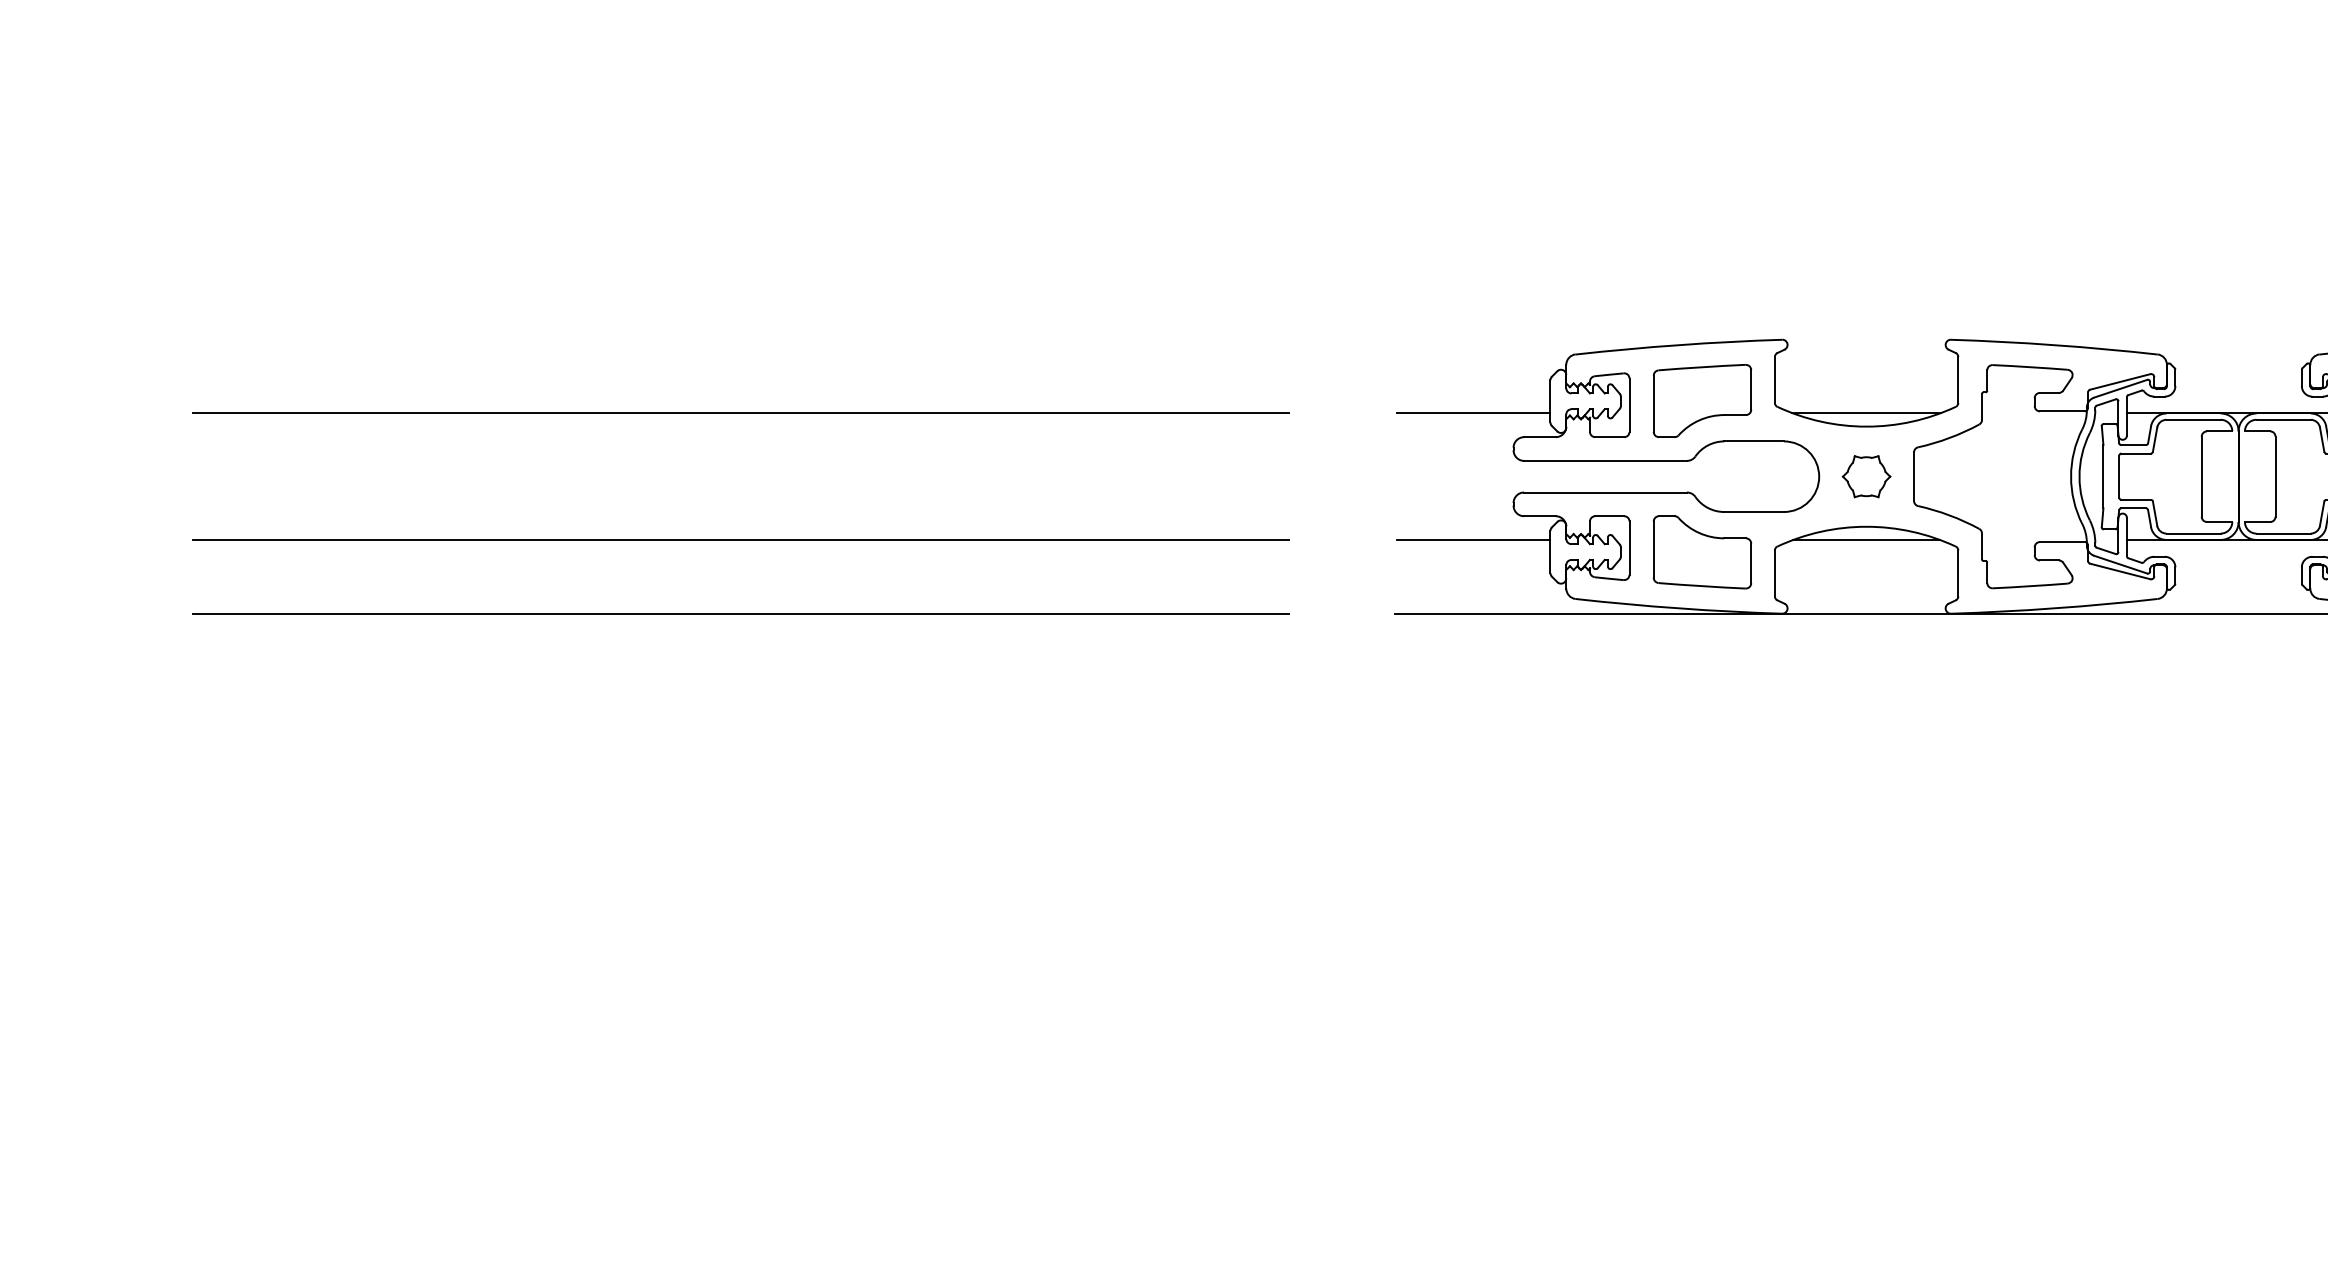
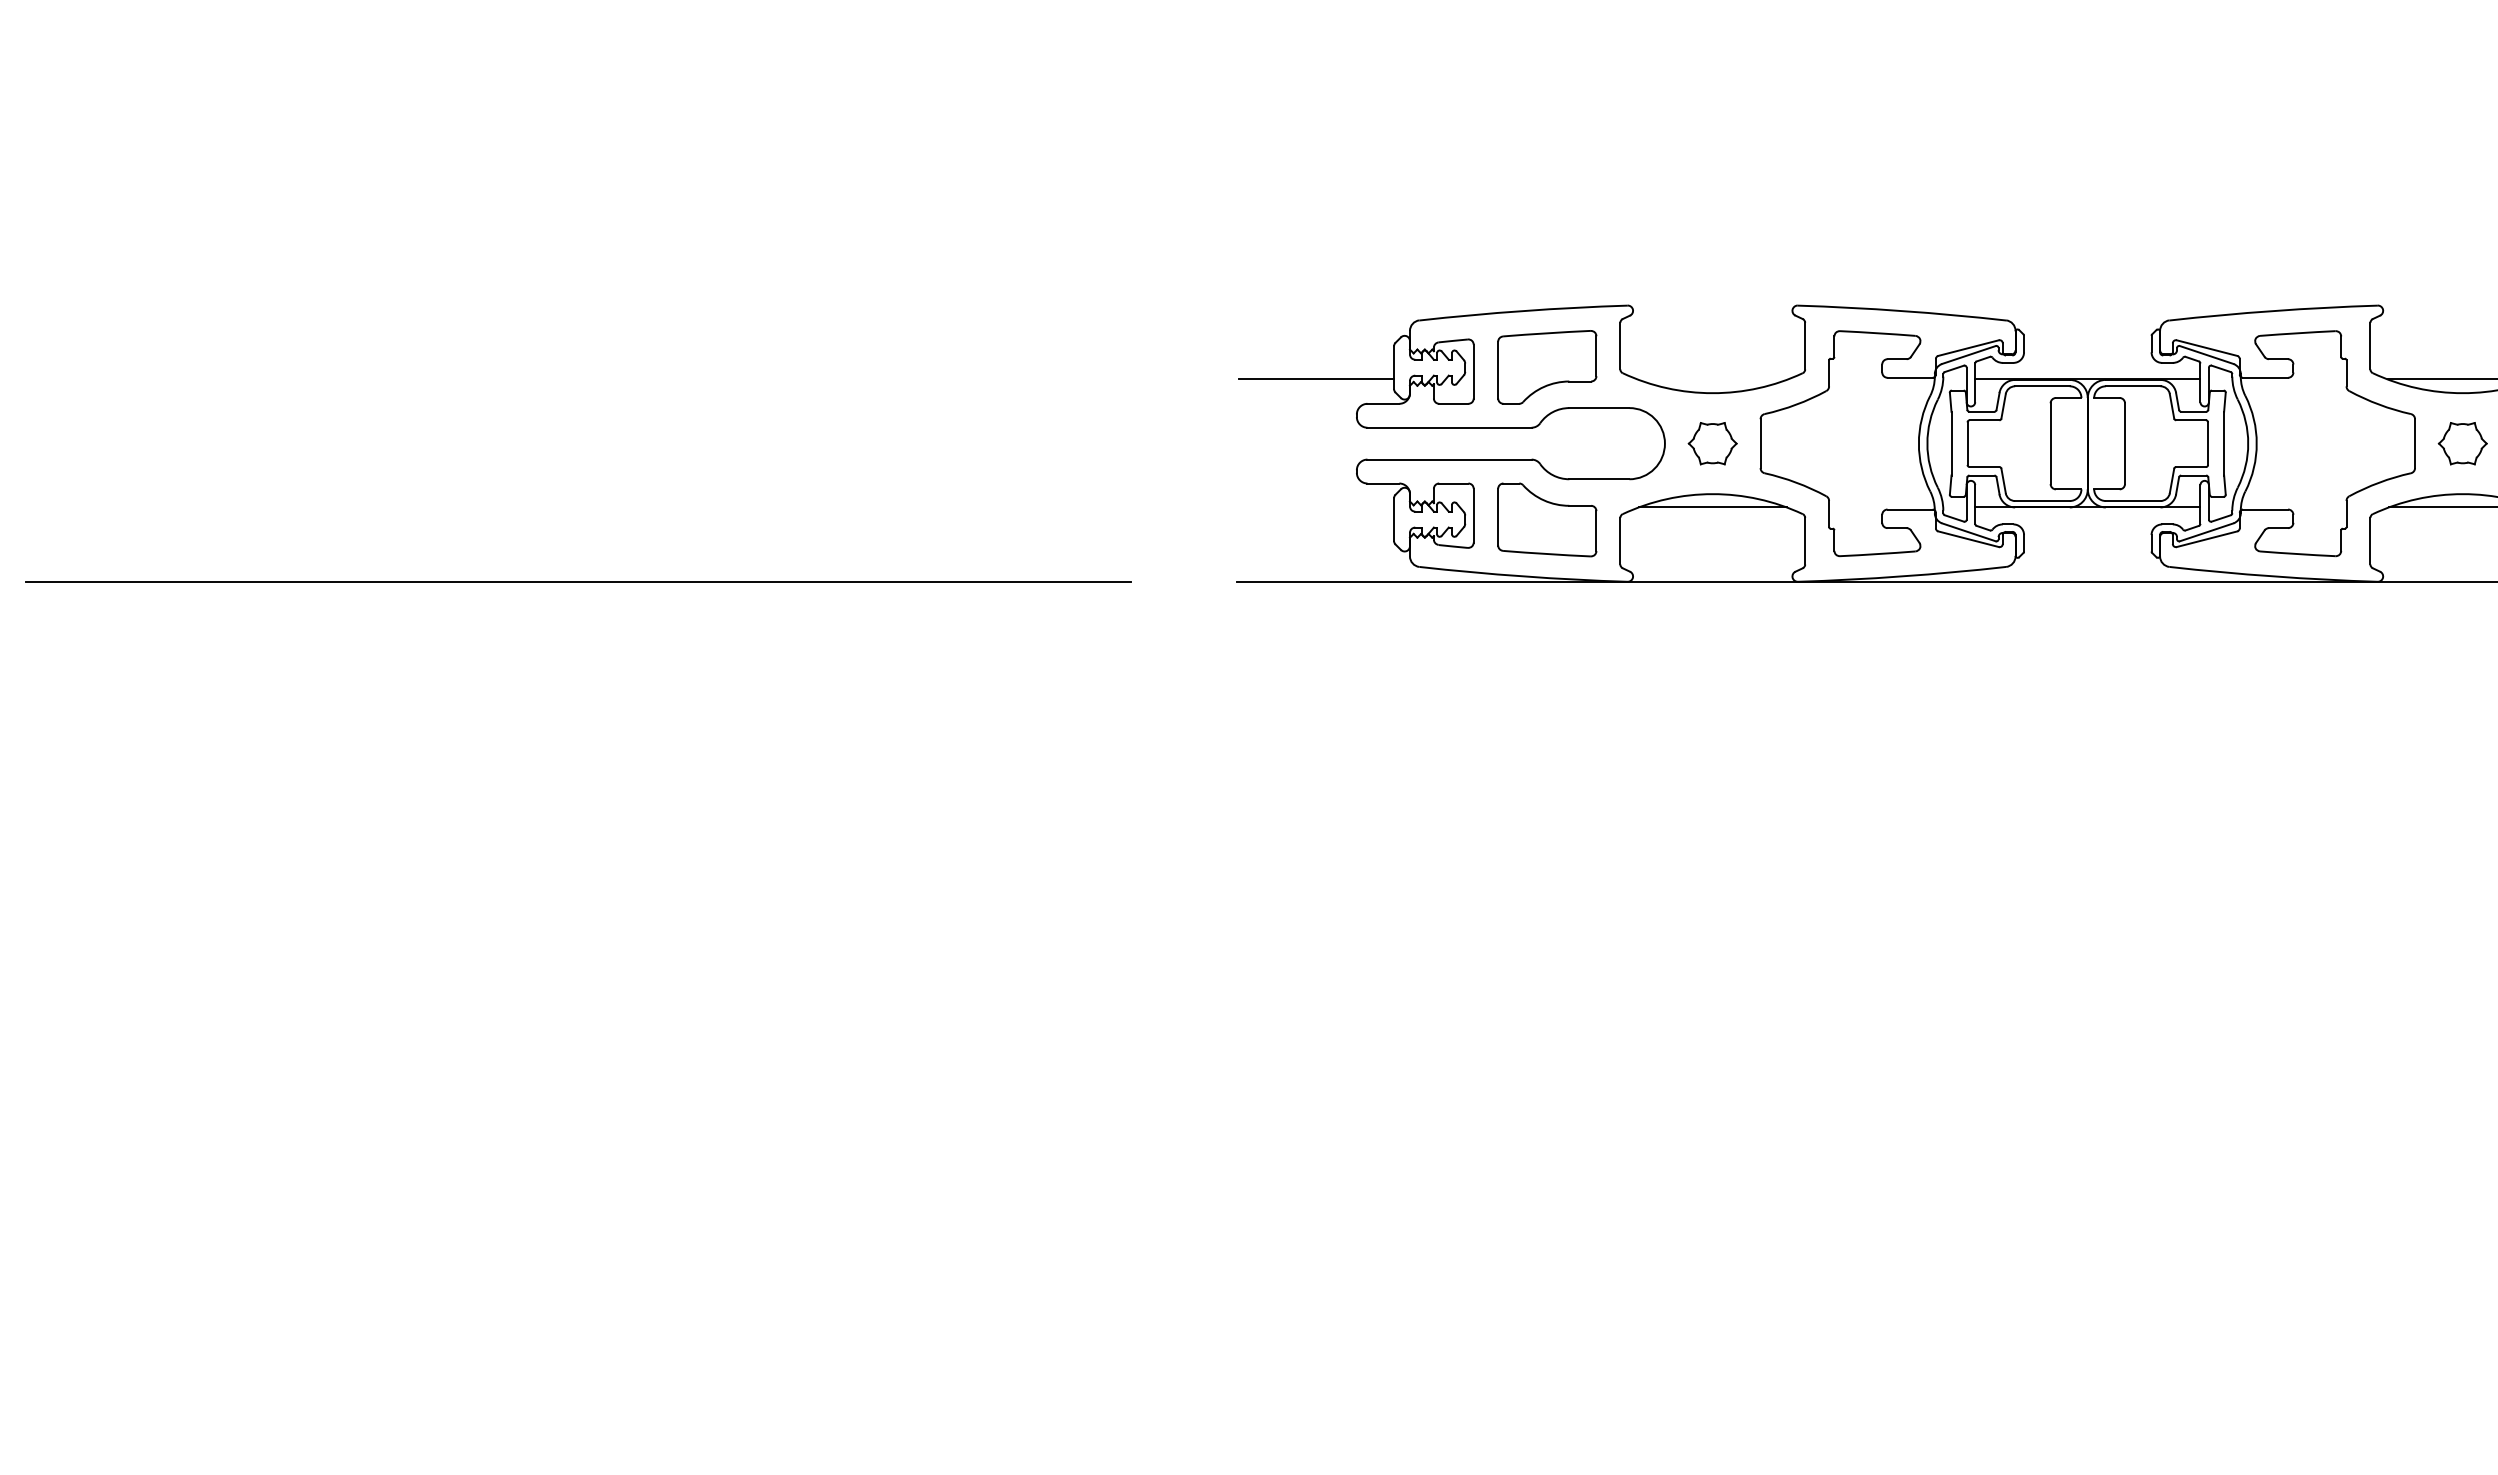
line: (740, 413) -> (577, 379), removed
line: (1866, 413) -> (1712, 379), removed
line: (741, 539) -> (578, 506), removed
line: (1473, 540) -> (1316, 507), removed

